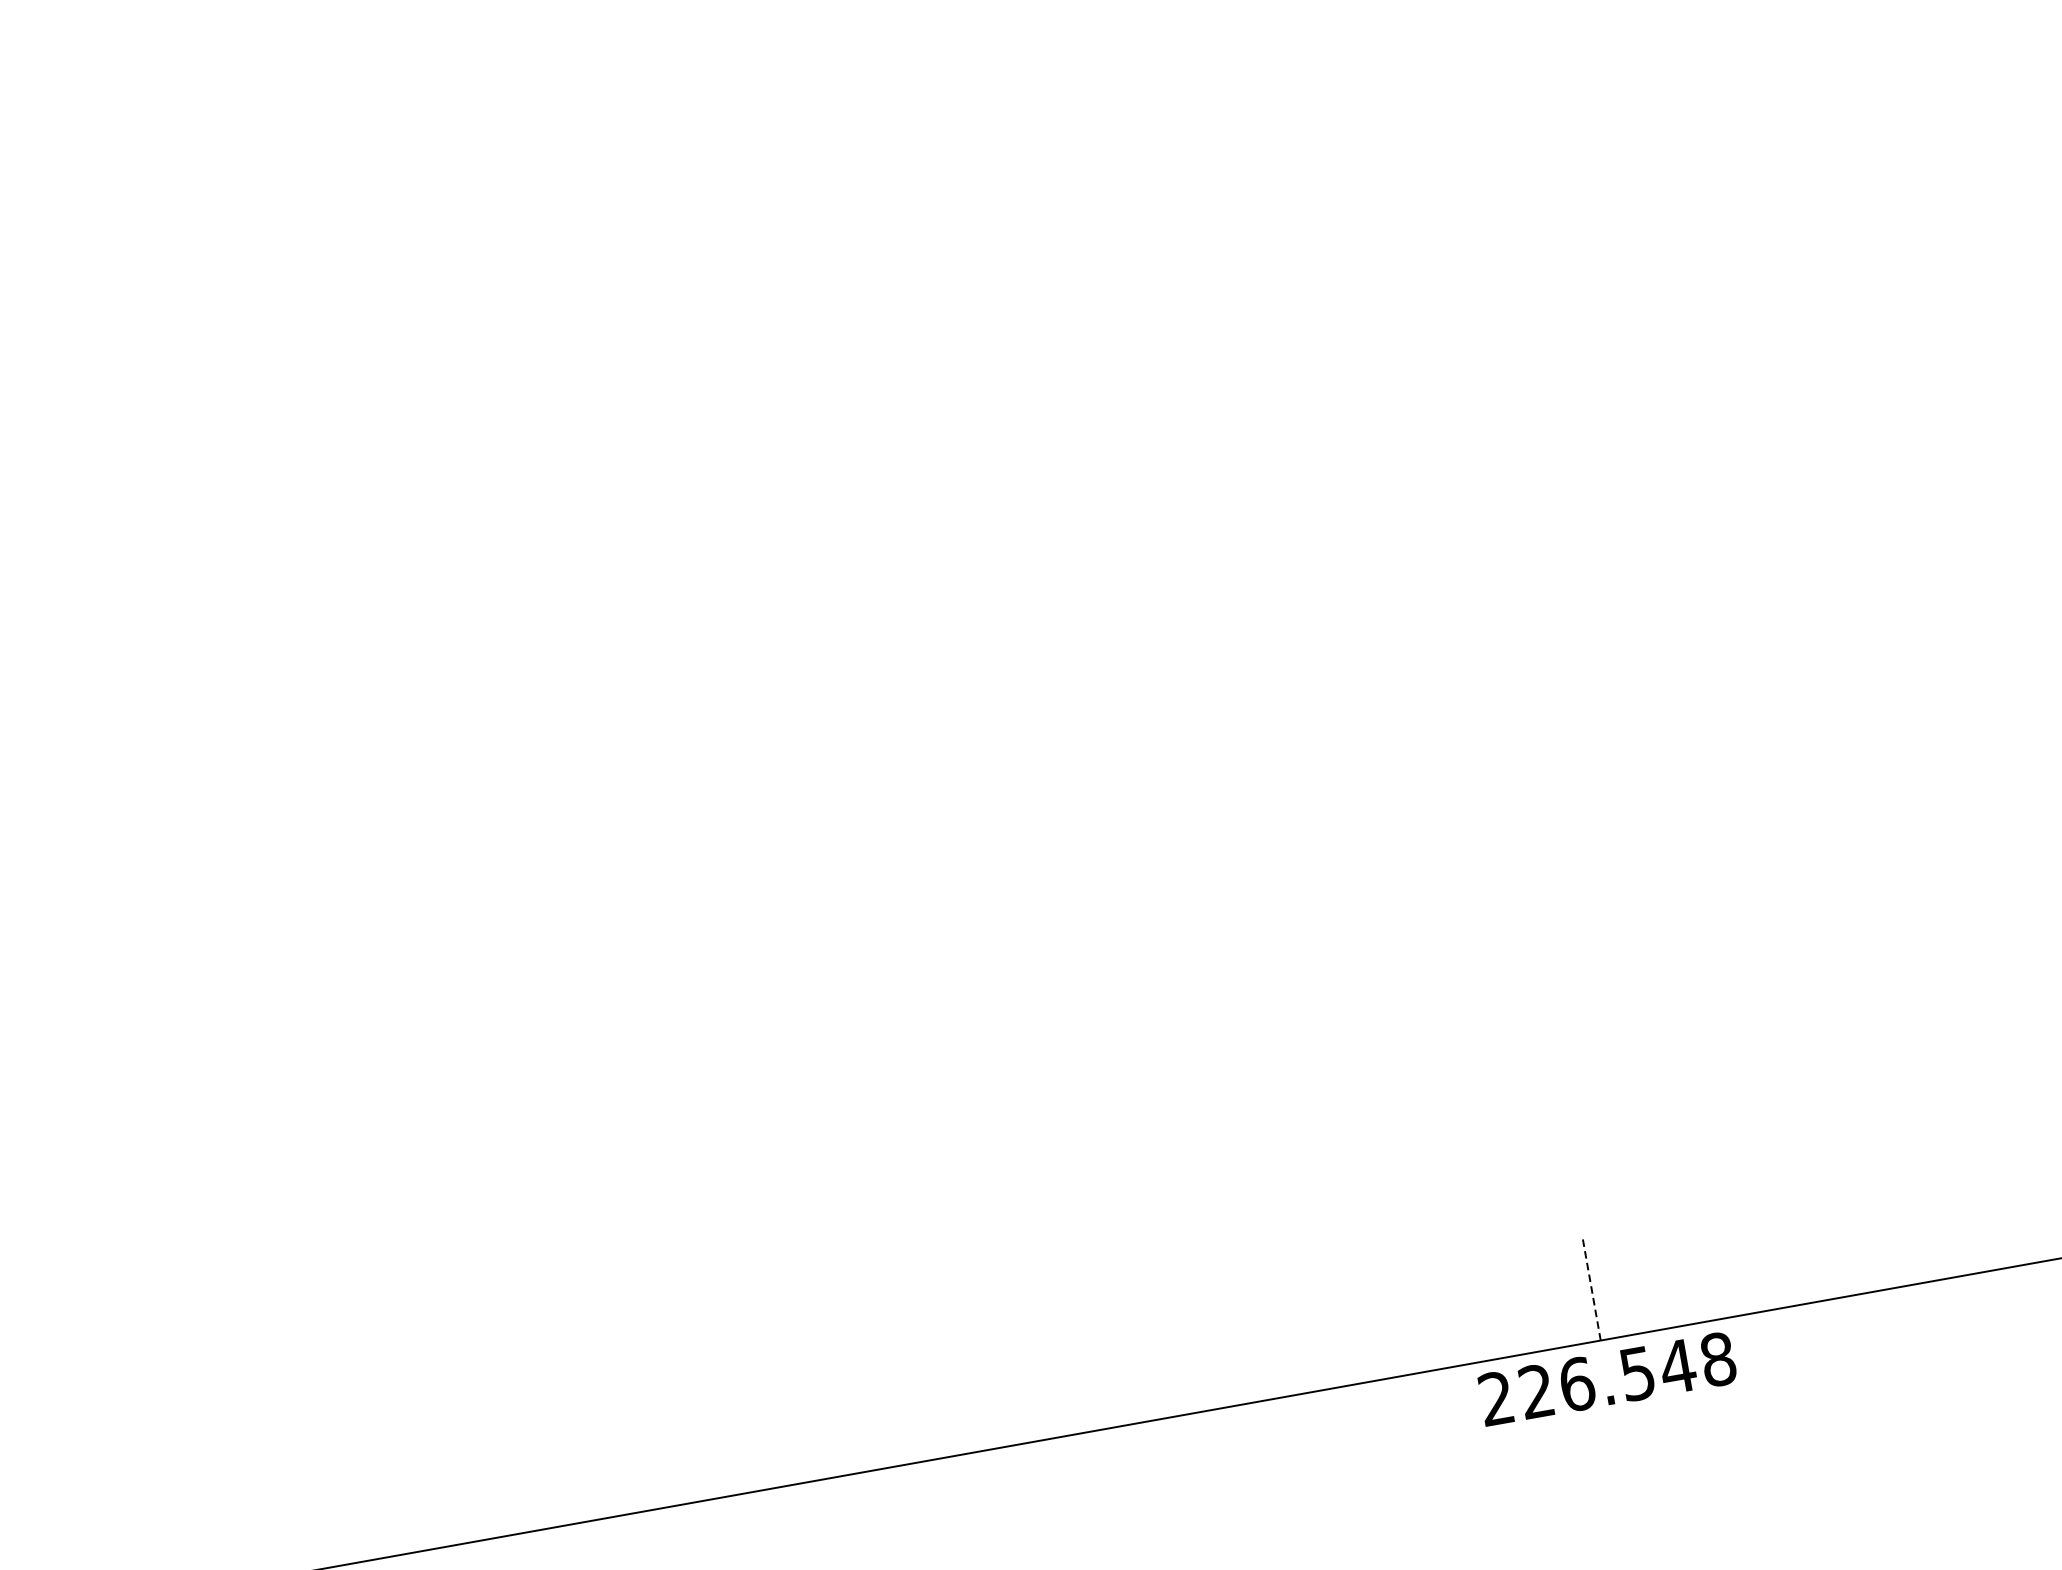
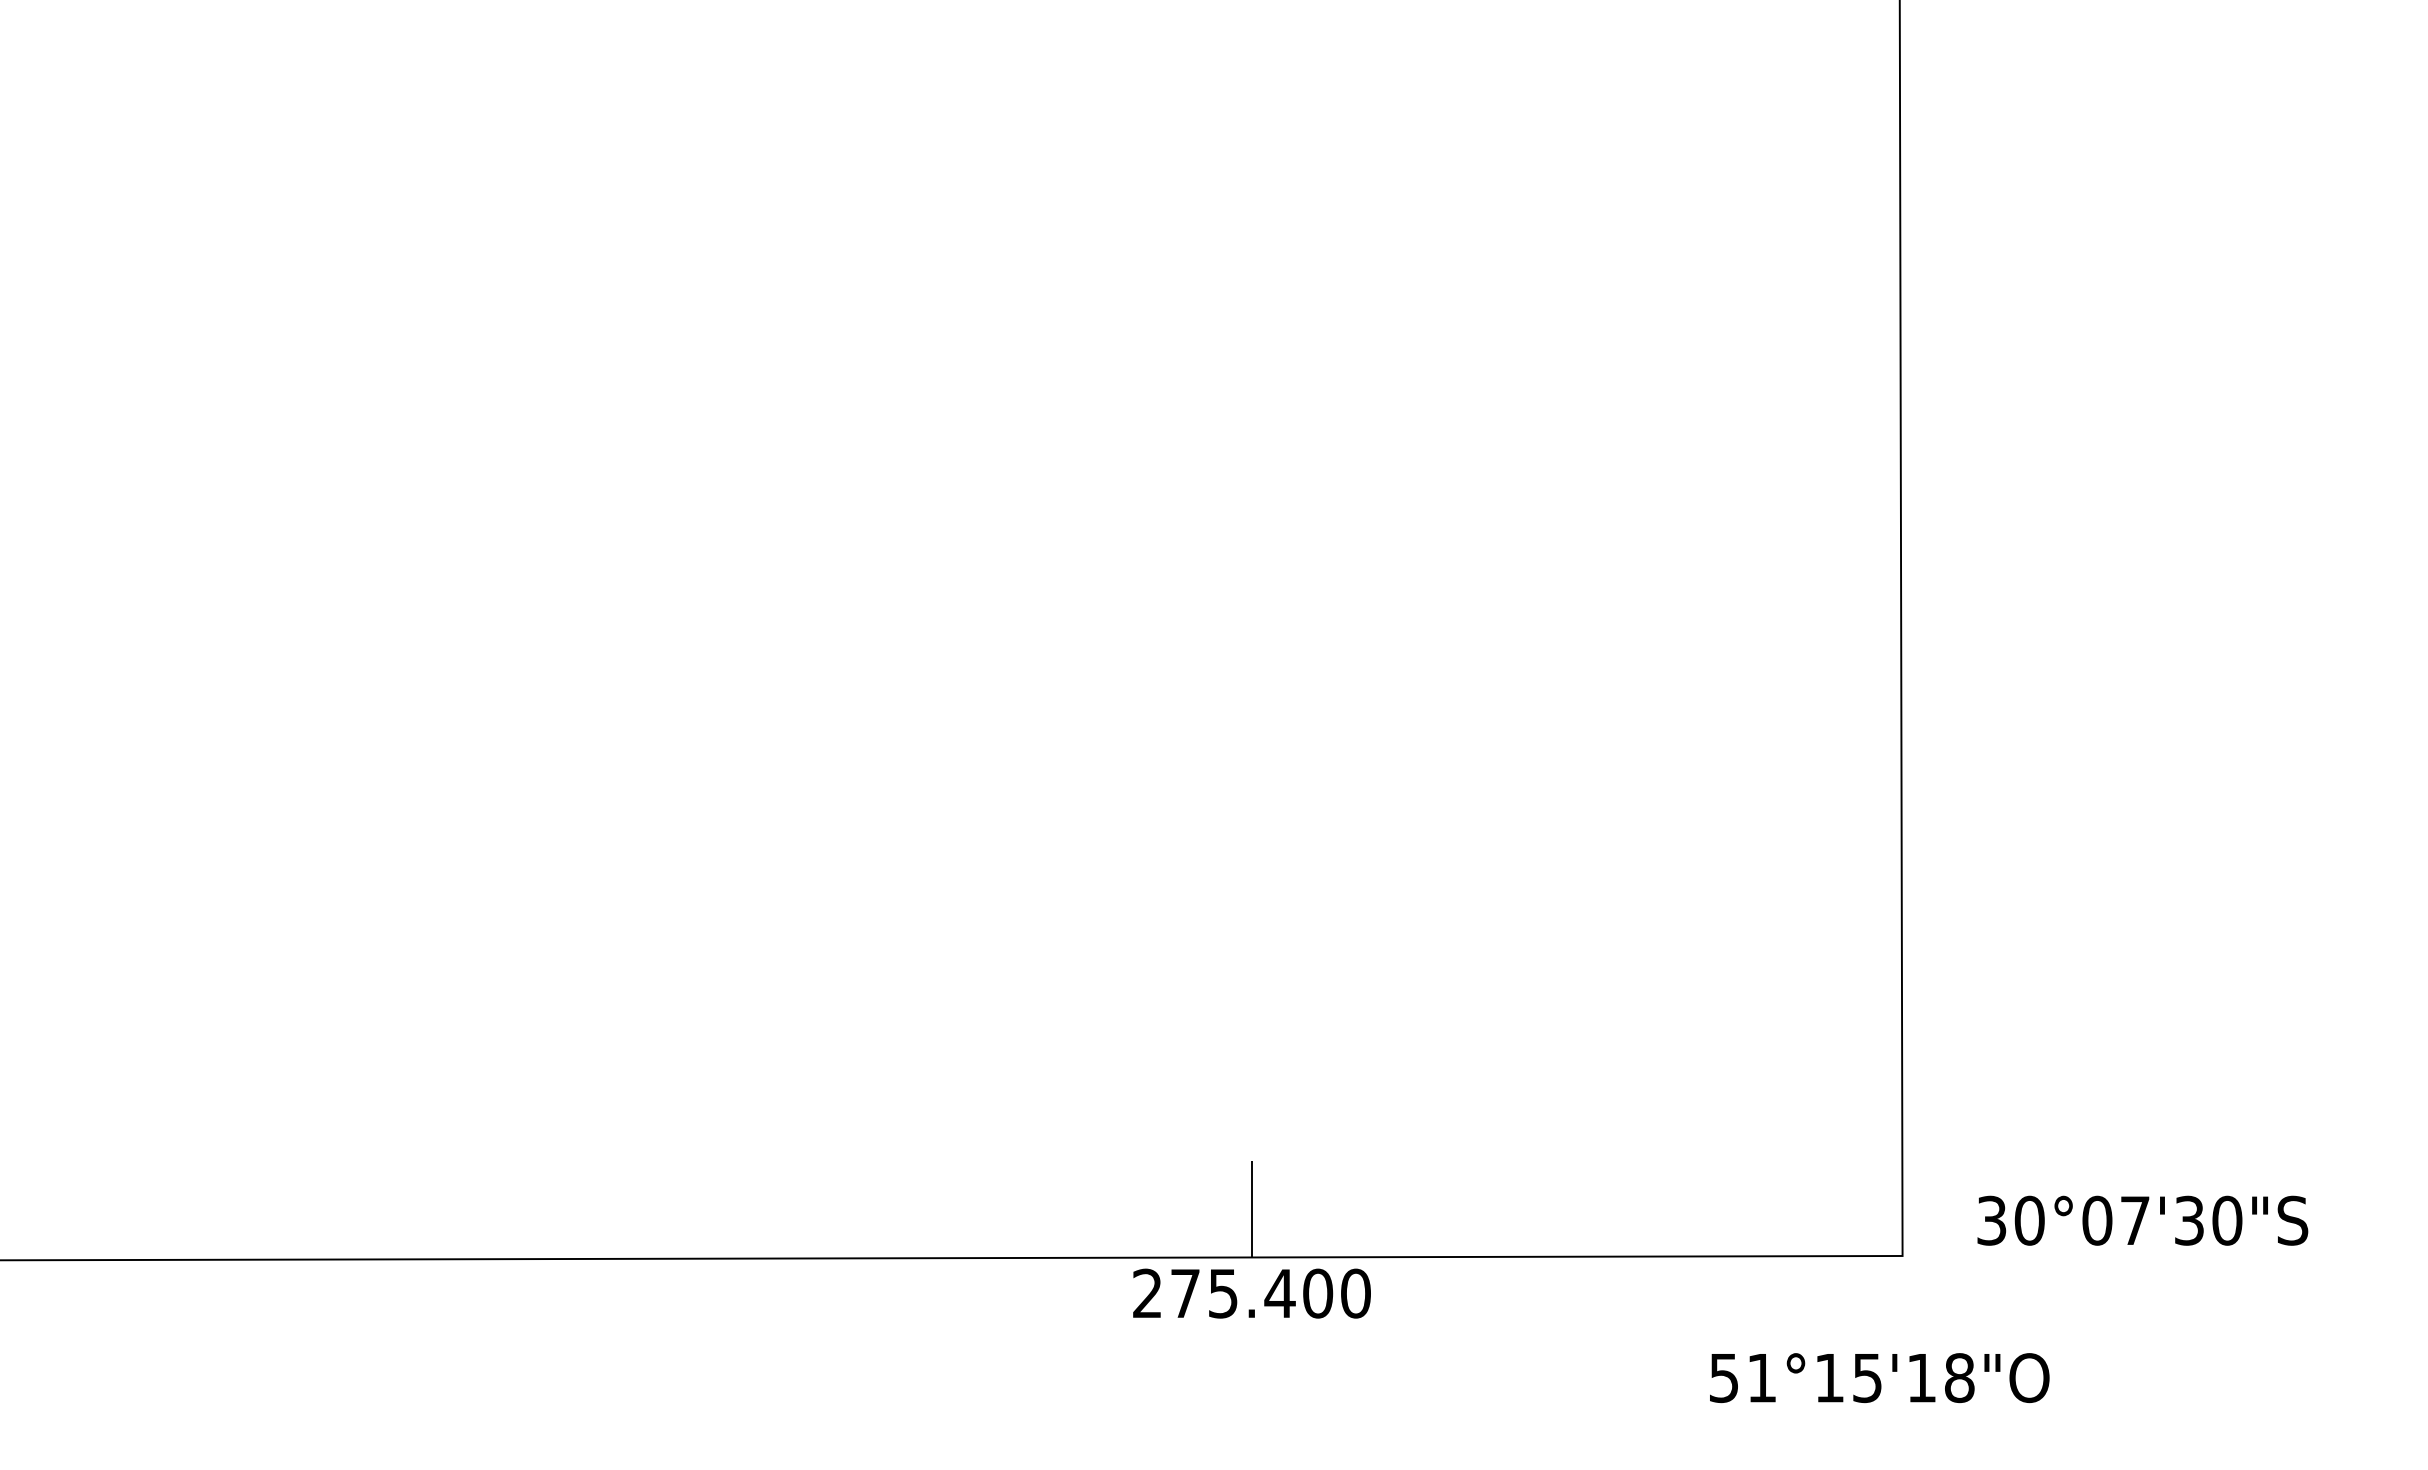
line: (1591, 1288) -> (1251, 1208), dashed -> solid
text: (1627, 1375) -> (1270, 1293), 226.548 -> 275.400

